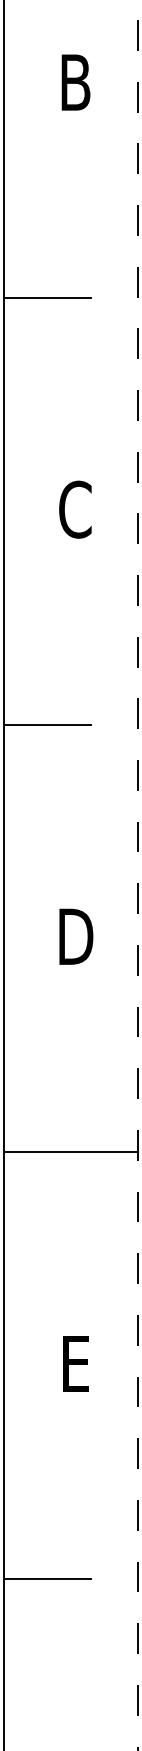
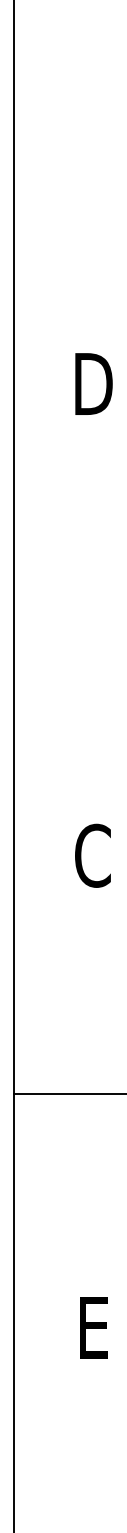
line: (47, 297) -> (62, 149), removed
text: (76, 509) -> (94, 383), C -> D
line: (47, 724) -> (62, 621), removed
text: (76, 936) -> (94, 855), D -> C

